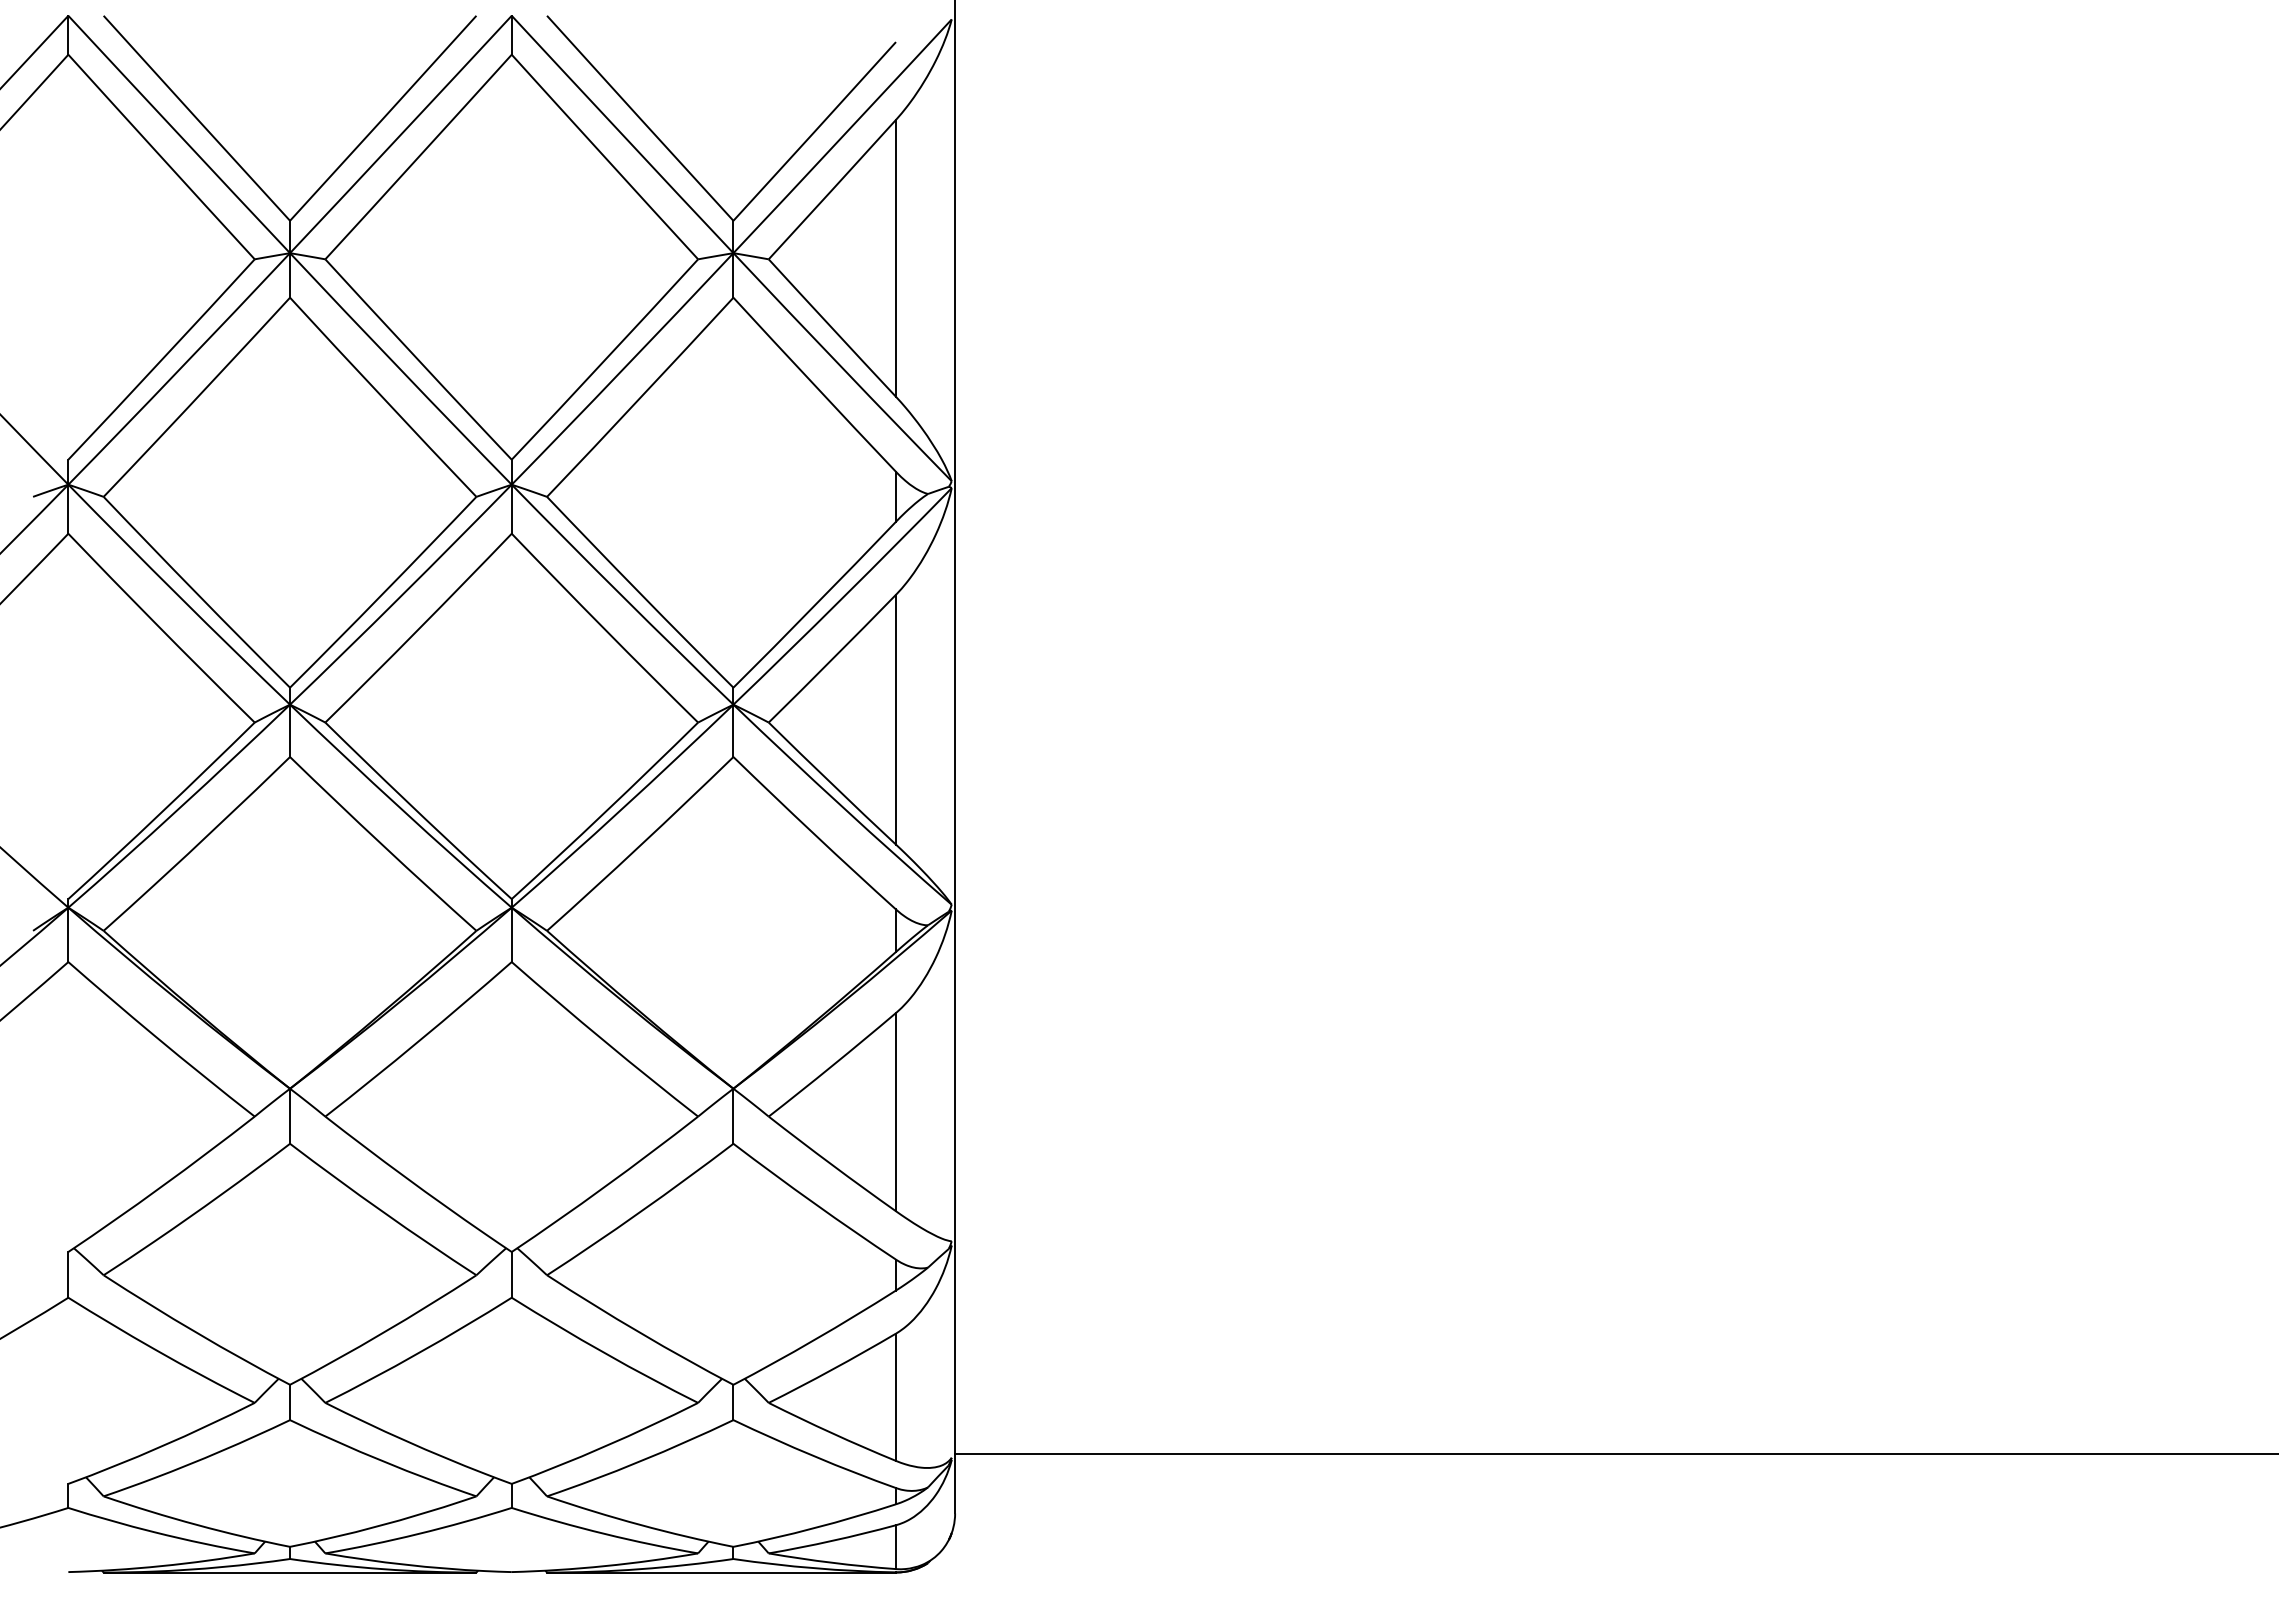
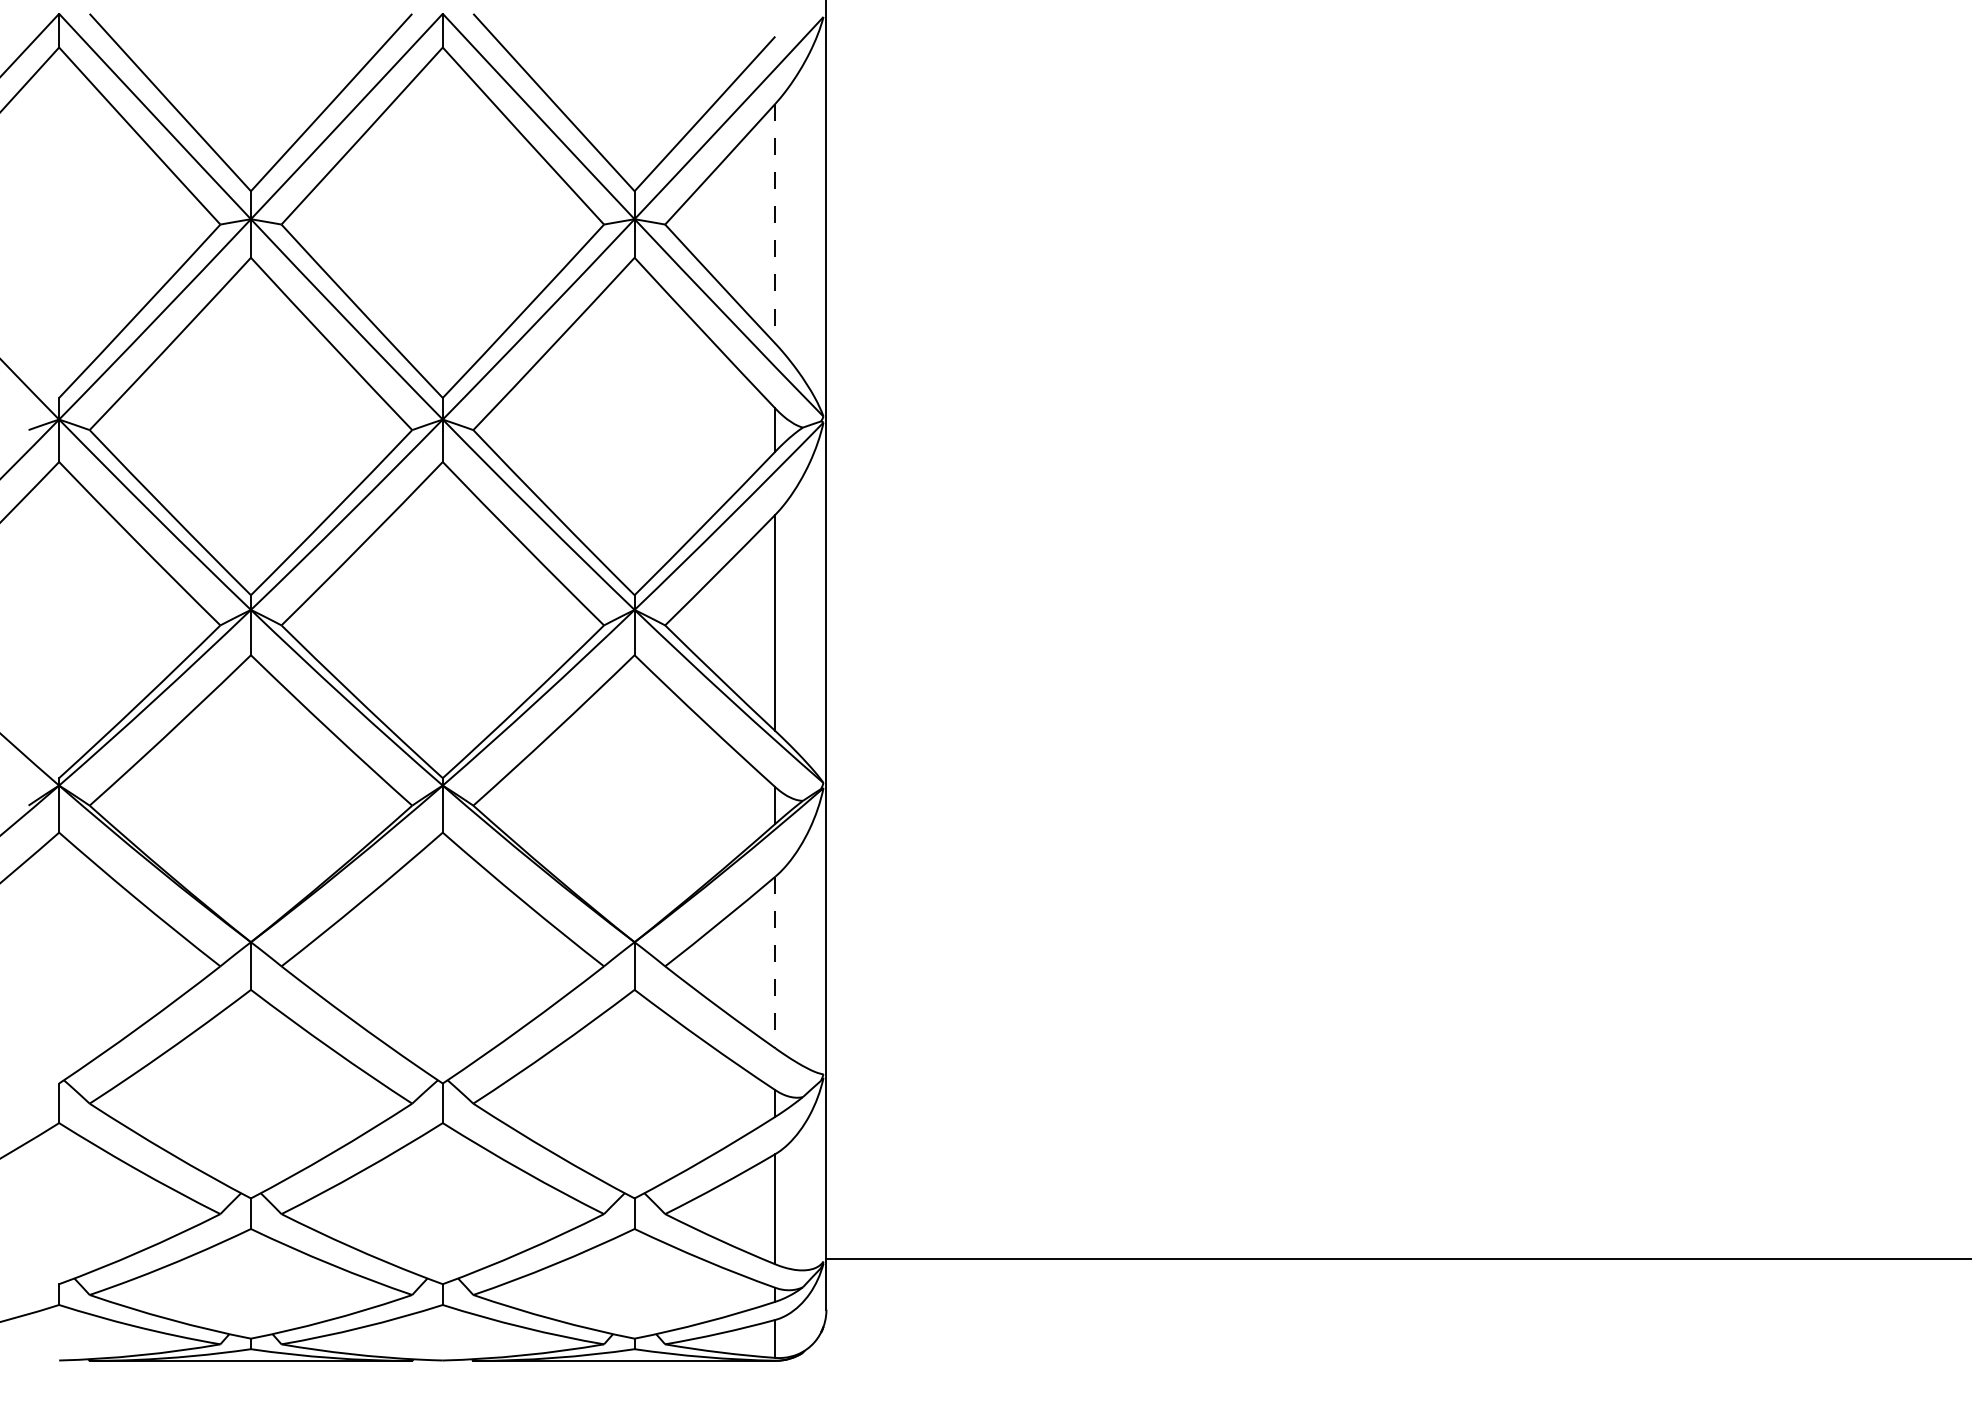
line: (896, 258) -> (775, 223), solid -> dashed
line: (896, 1112) -> (775, 962), solid -> dashed

